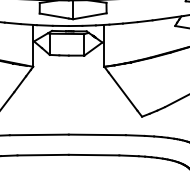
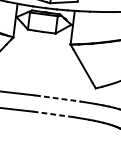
line: (97, 134) -> (58, 98), solid -> dashed
line: (93, 155) -> (52, 114), solid -> dashed

